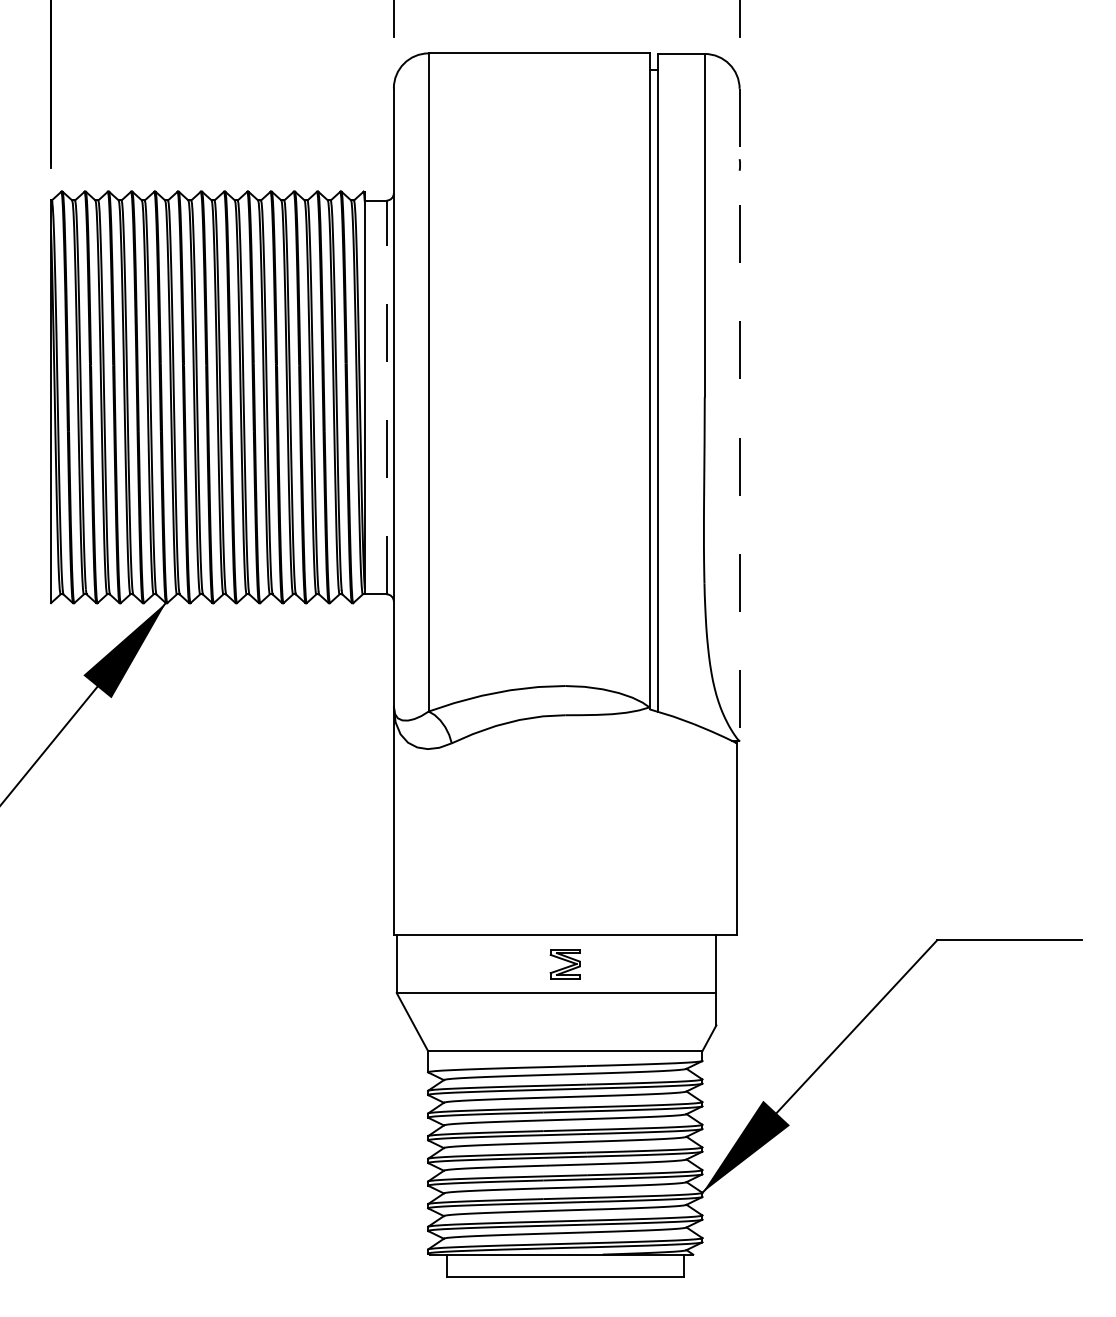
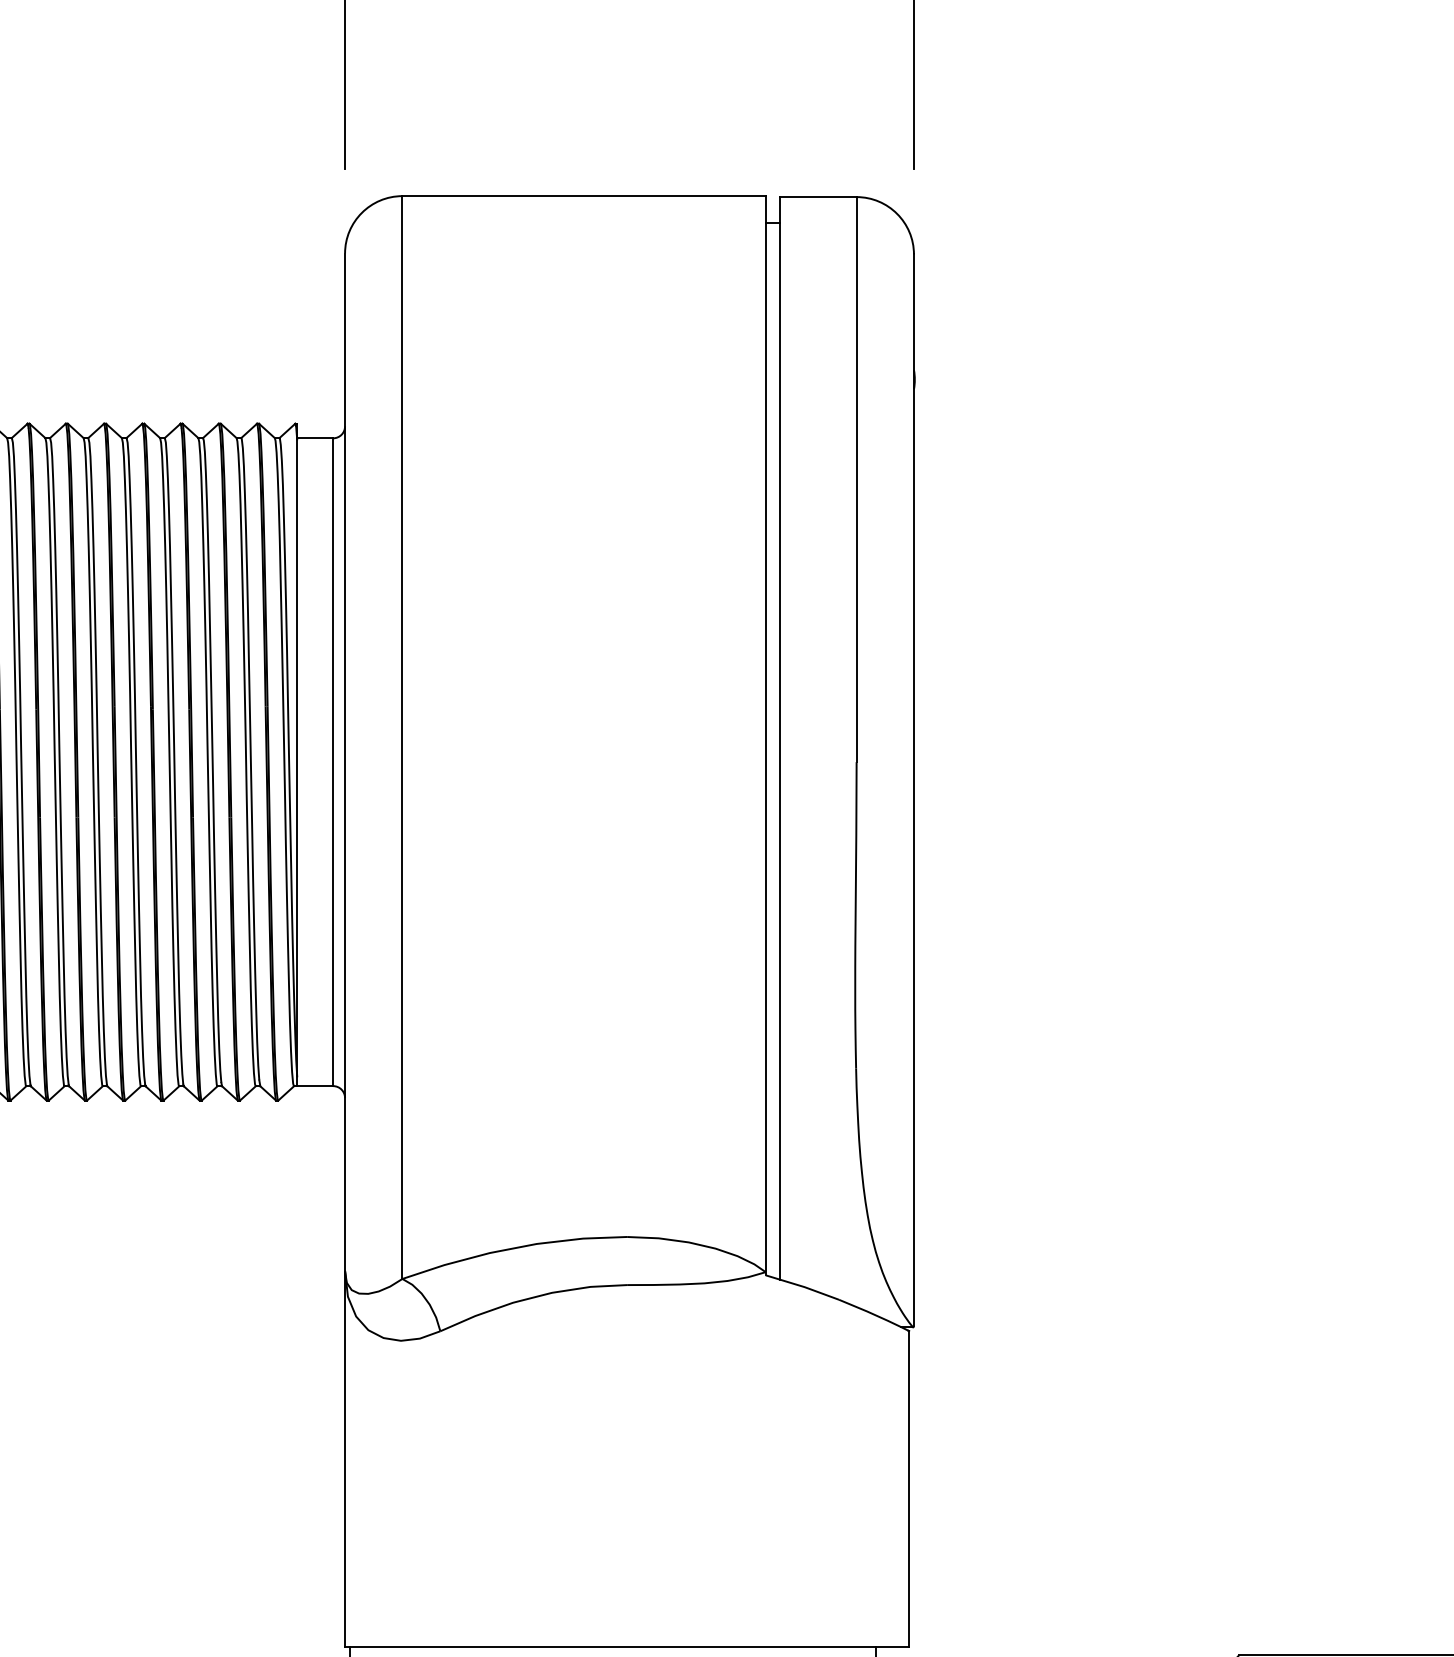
line: (386, 397) -> (332, 762), dashed -> solid
line: (739, 414) -> (913, 790), dashed -> solid

